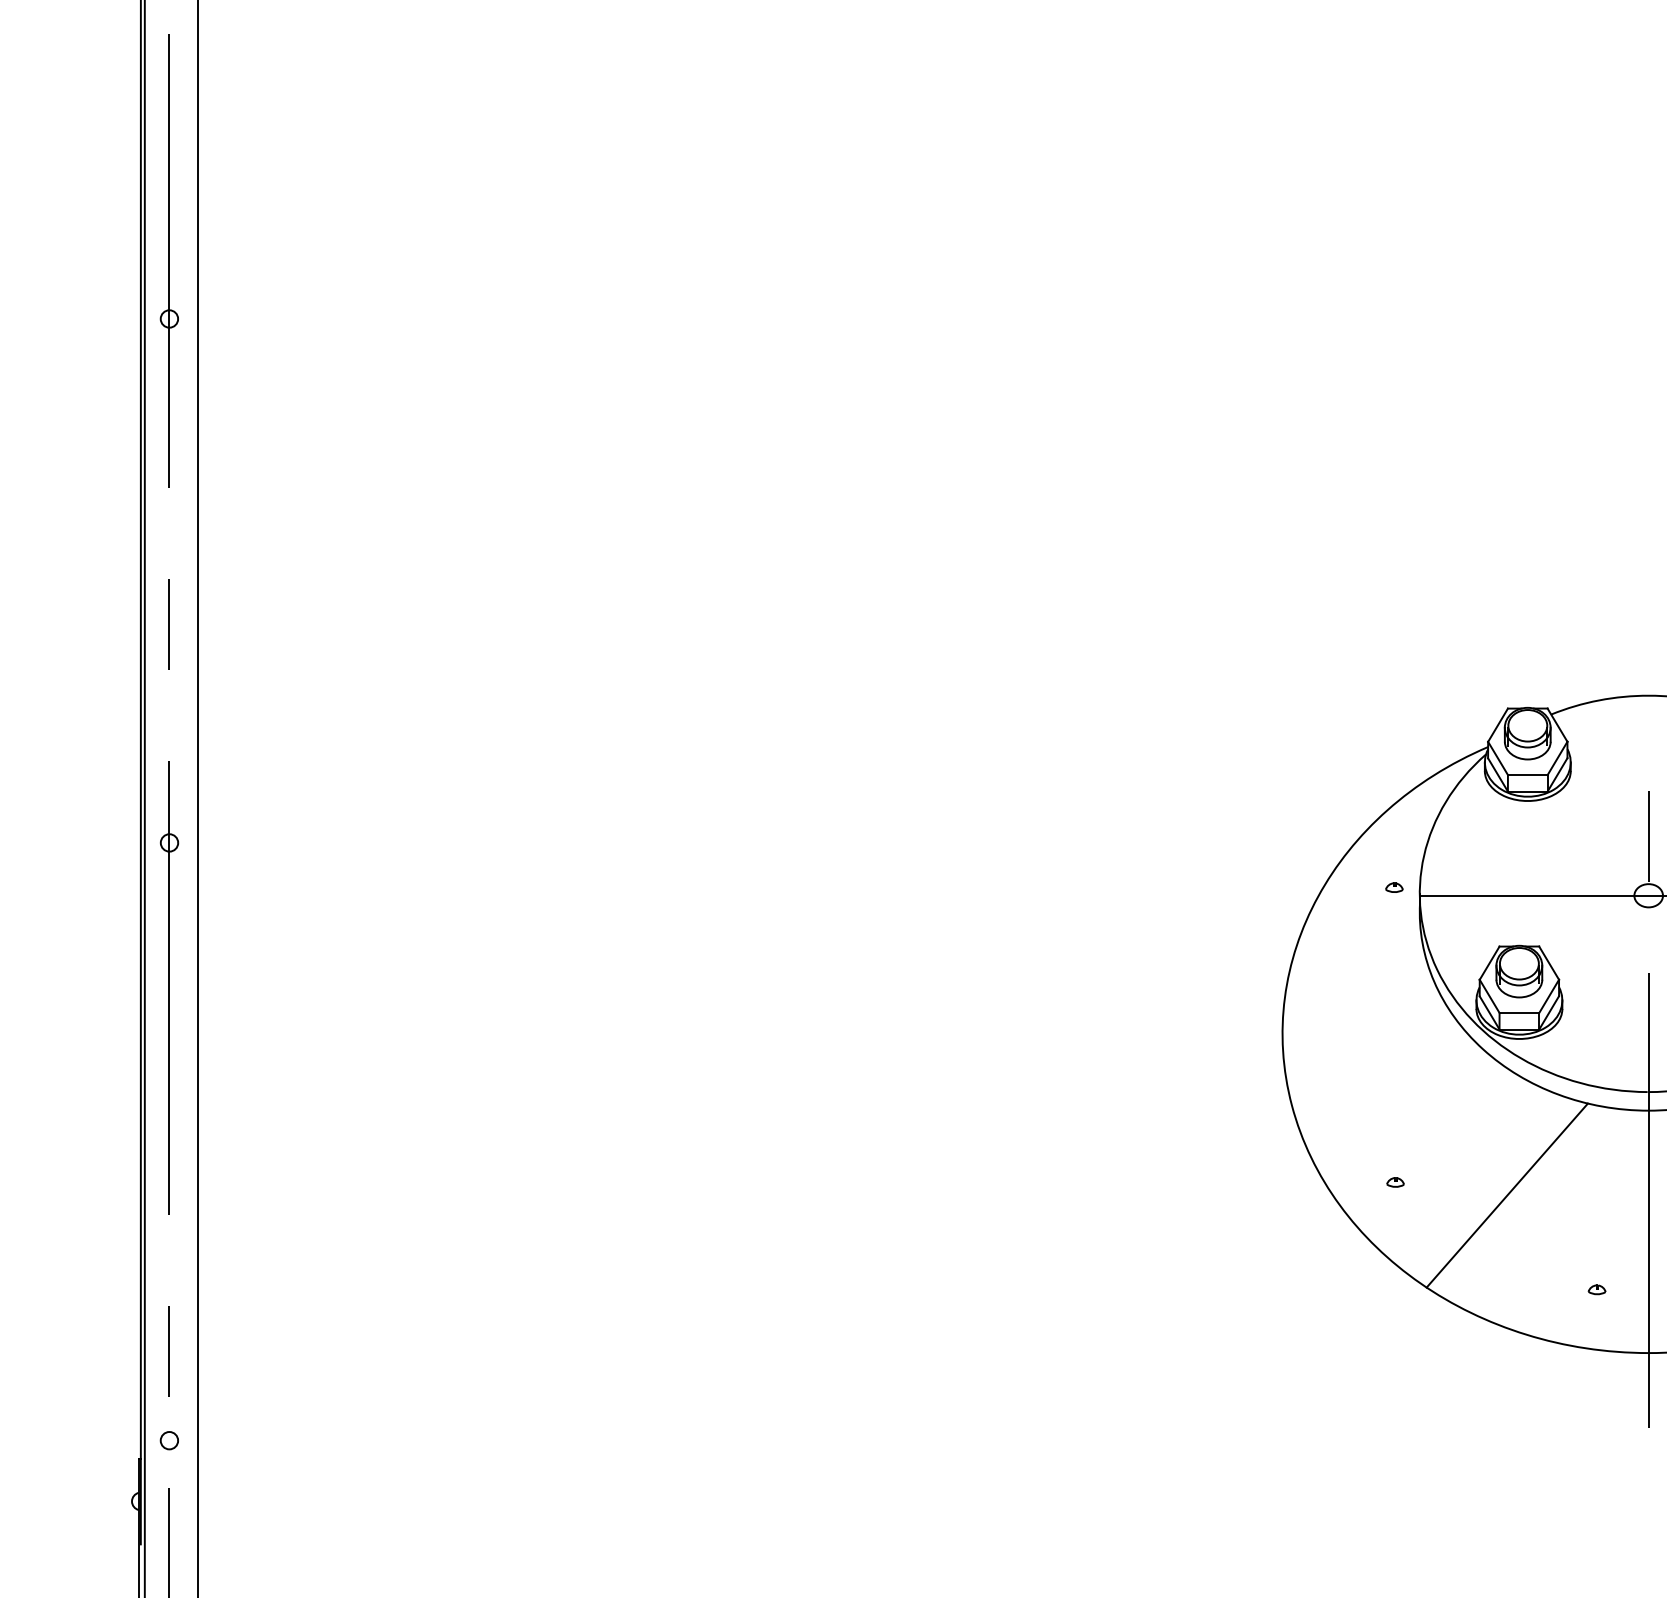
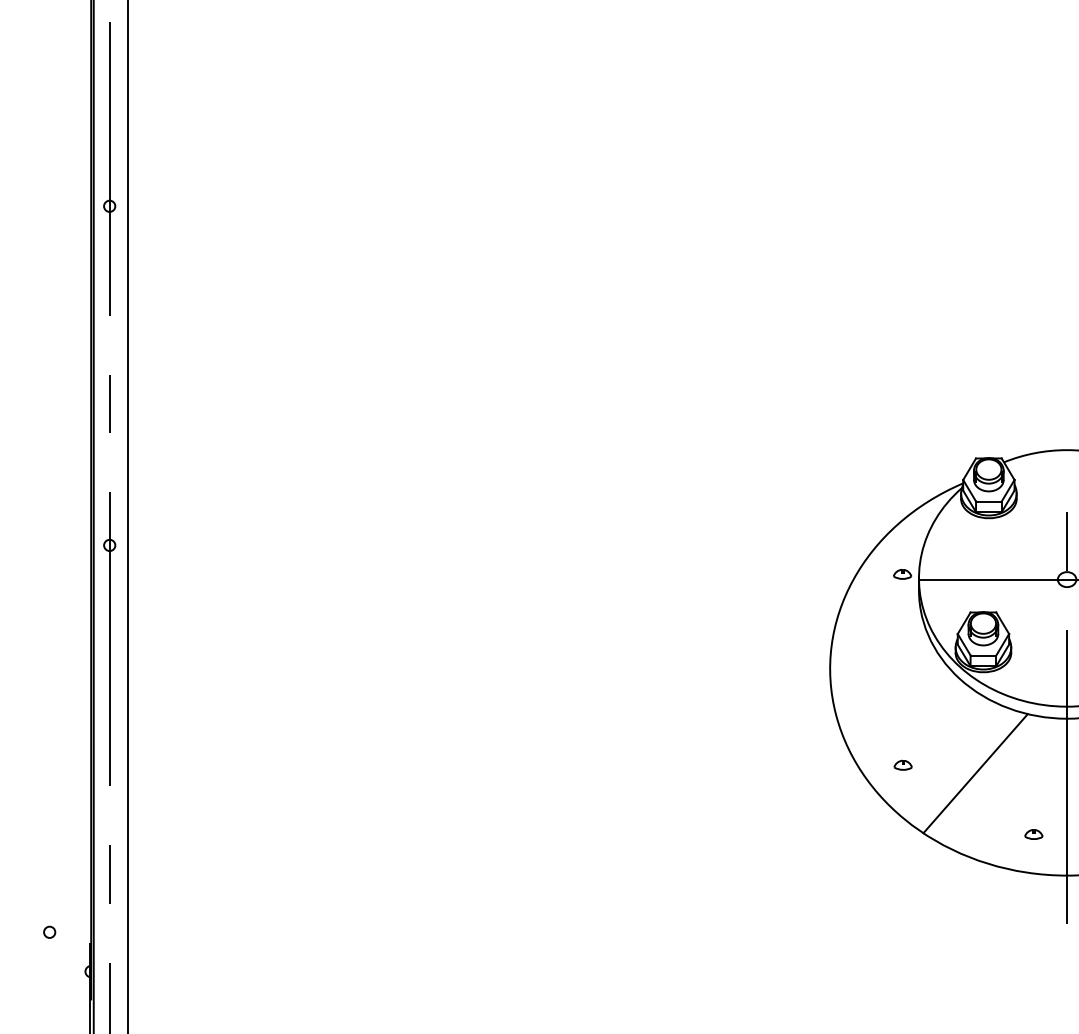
part: (1394, 887) -> (902, 574), size x1.6
part: (1395, 1181) -> (903, 764), size x1.6
part: (1596, 1289) -> (1033, 834), size x1.6
circle: (169, 1439) -> (49, 931), moved

